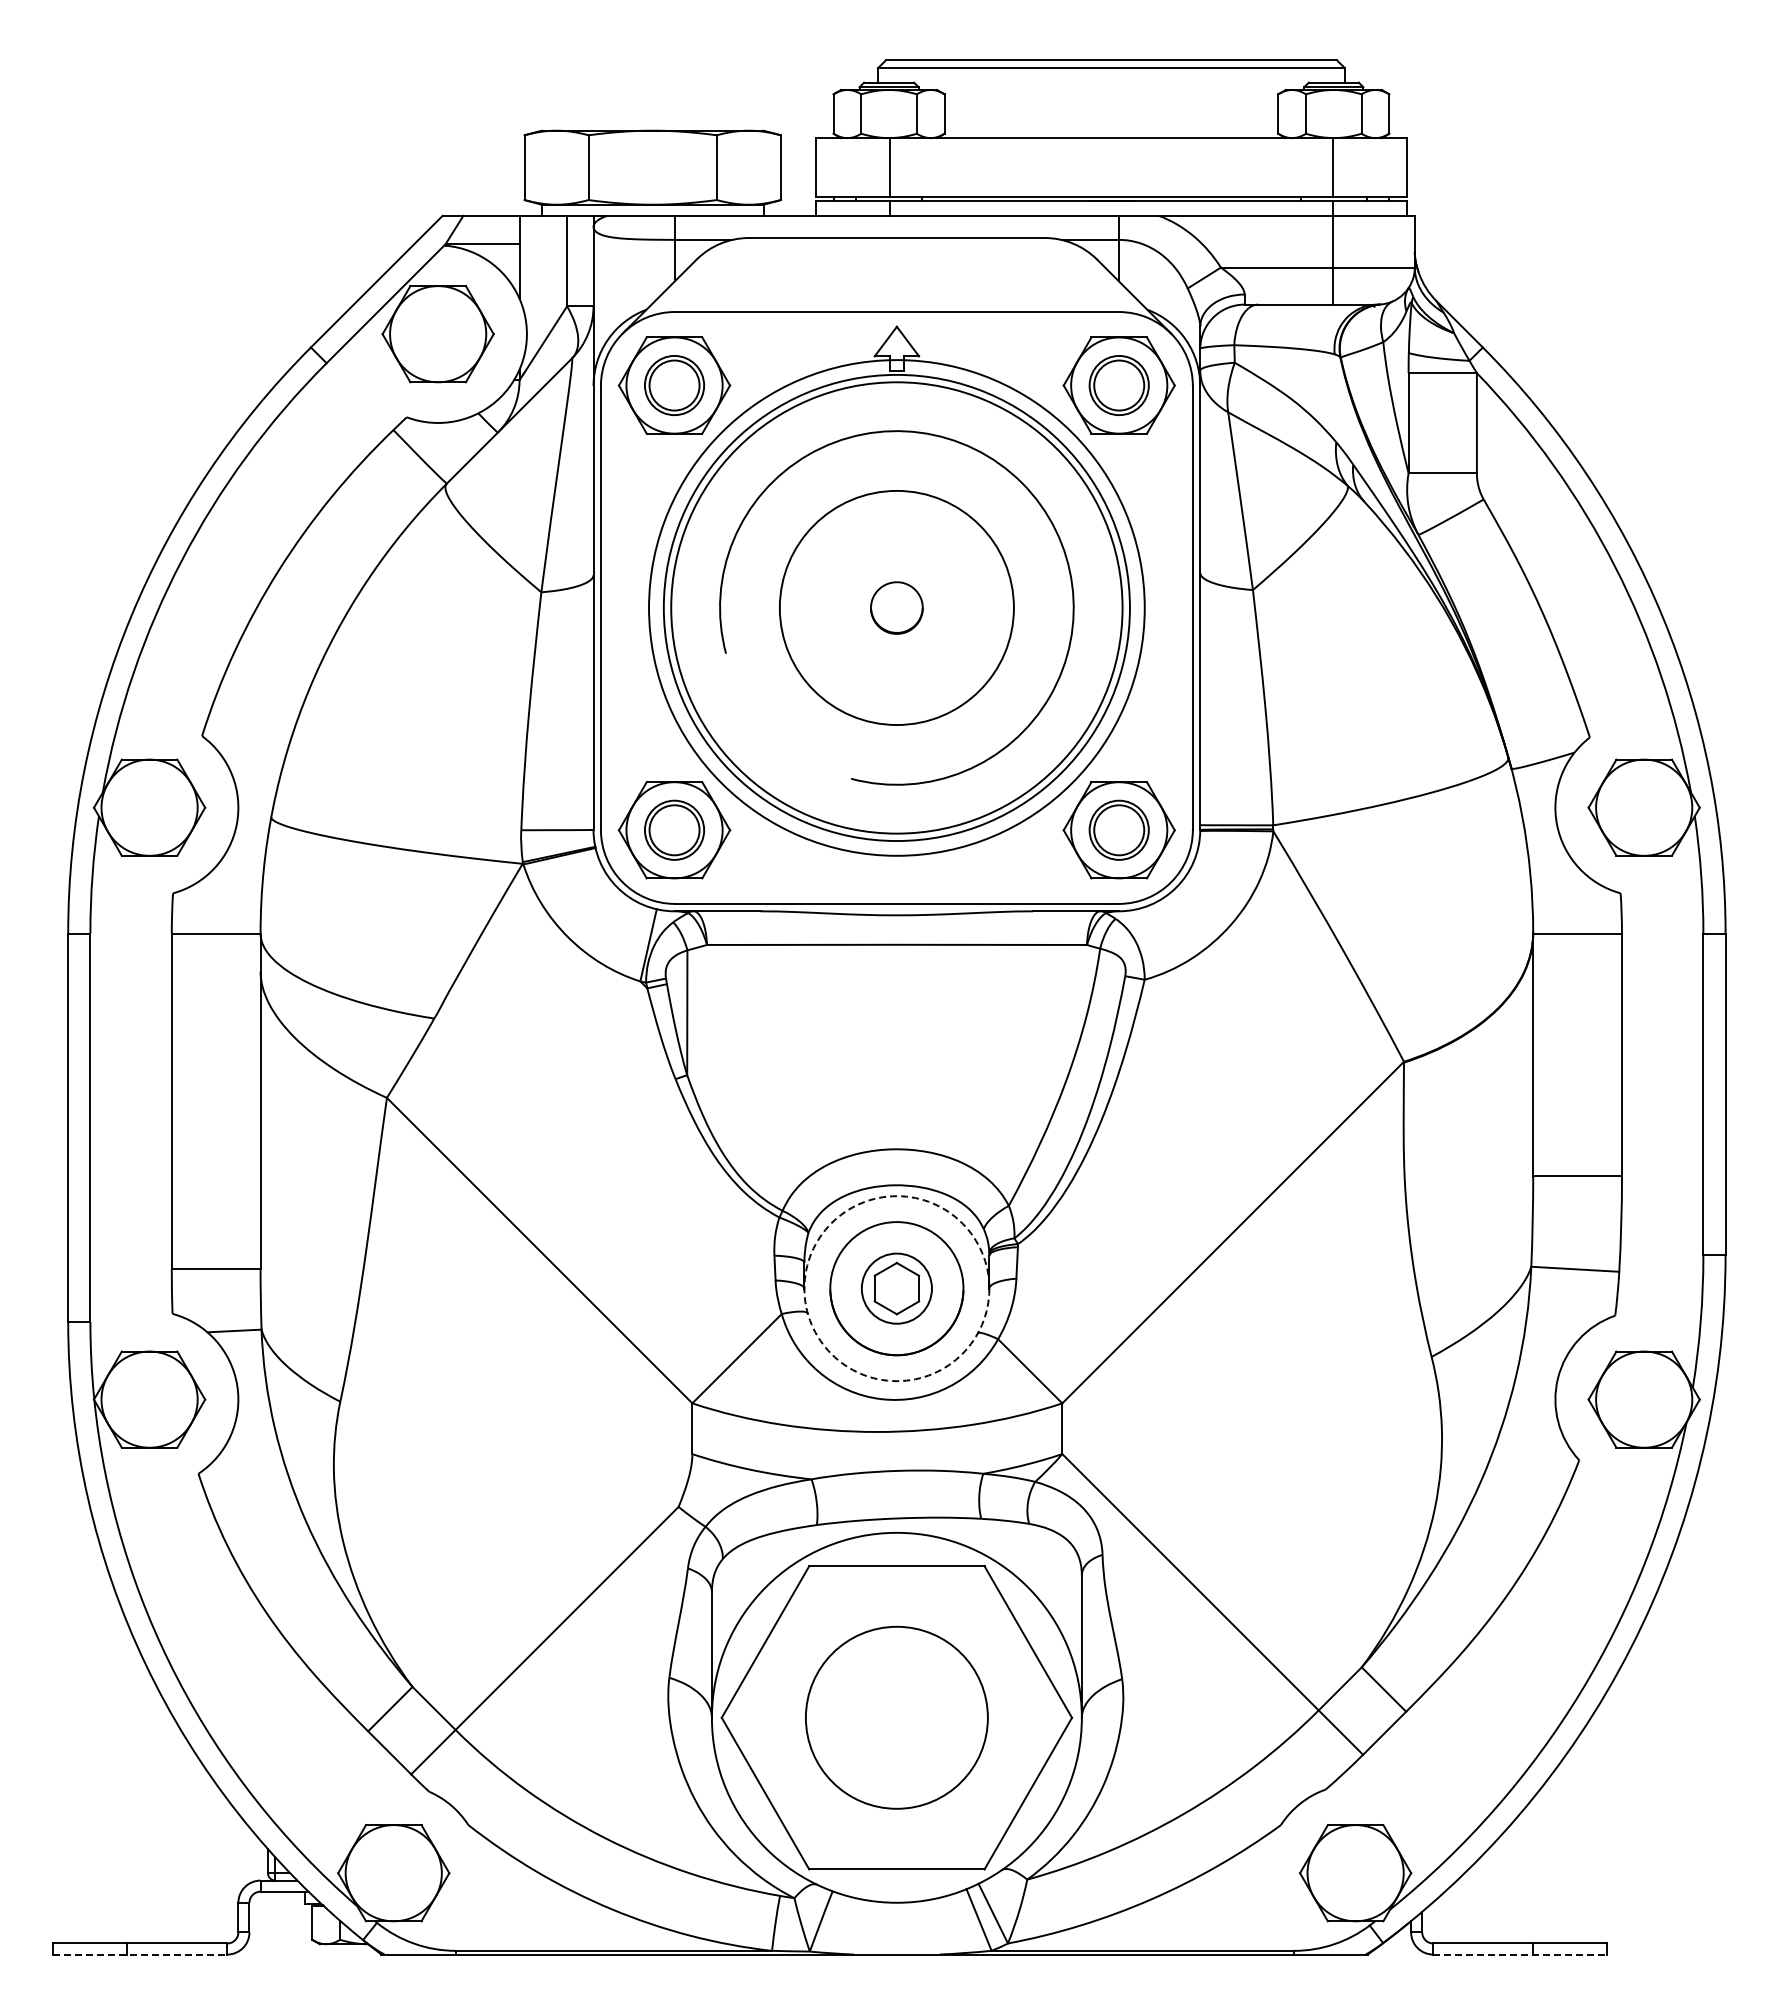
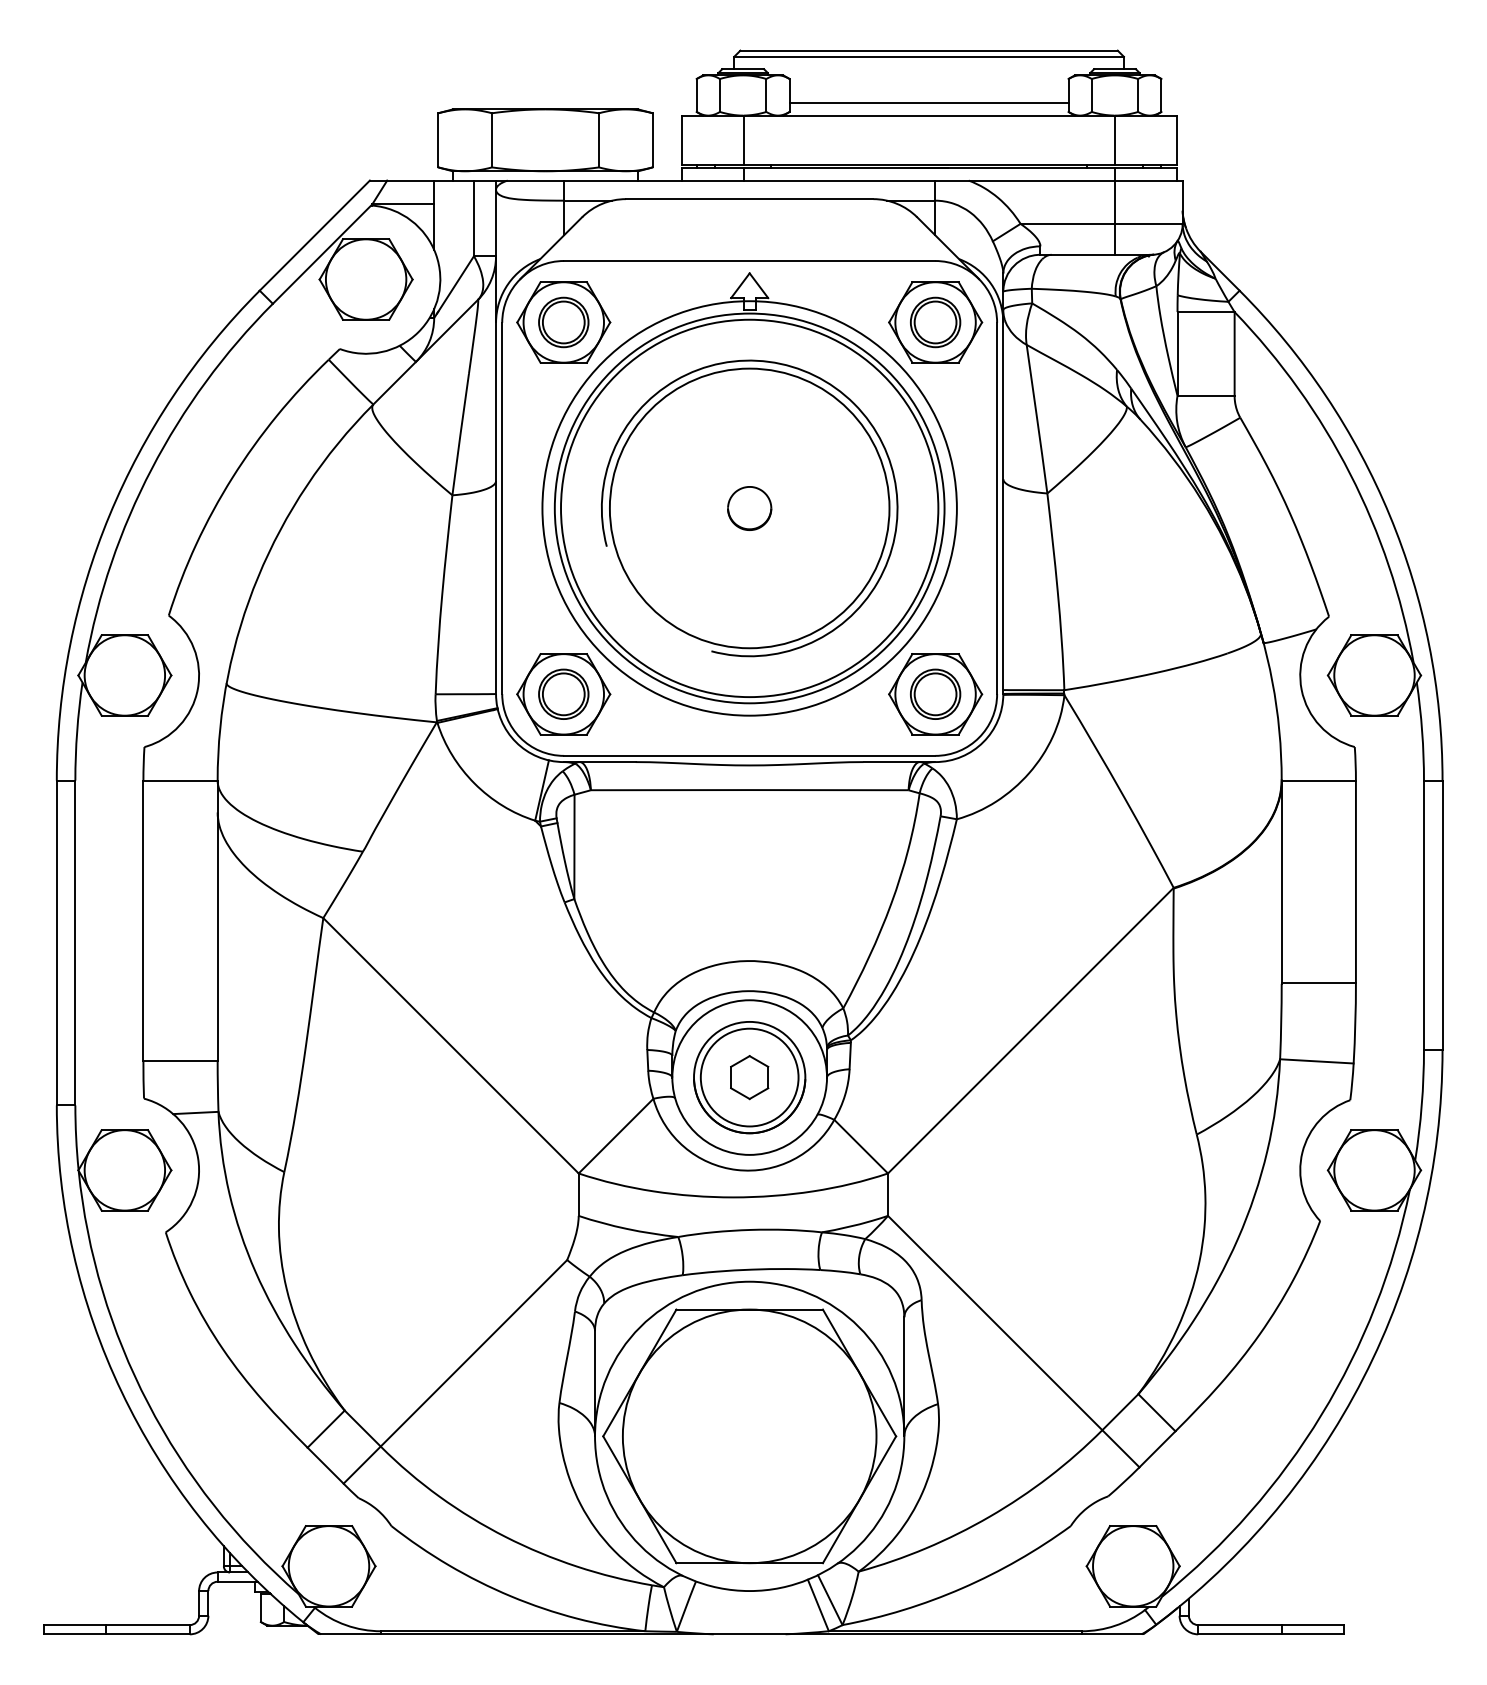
line: (1111, 123) -> (929, 103), added
circle: (896, 607) -> (749, 508), size x1.43
circle: (896, 1288) -> (749, 1077), dashed -> solid
circle: (896, 1288) -> (749, 1077), size x1.67
circle: (896, 1717) -> (749, 1436), size x1.67
line: (140, 1954) -> (117, 1634), dashed -> solid
line: (1520, 1954) -> (1271, 1634), dashed -> solid

